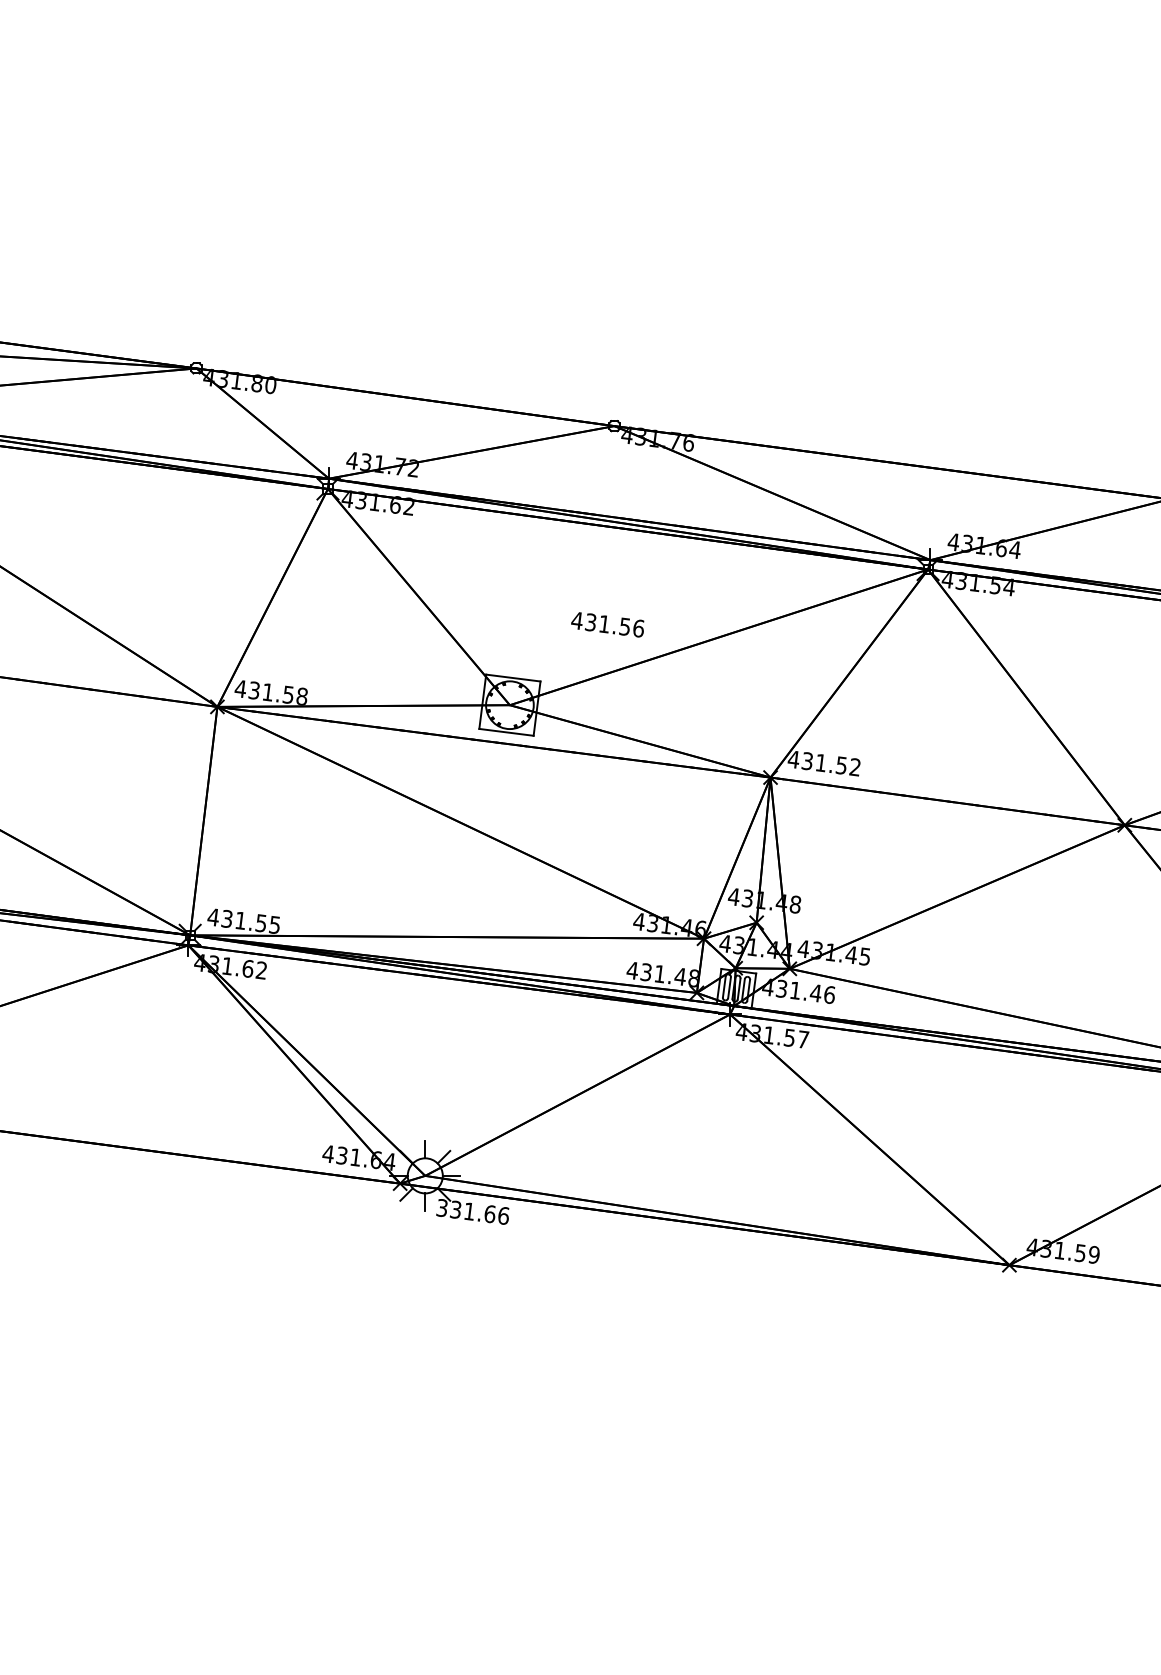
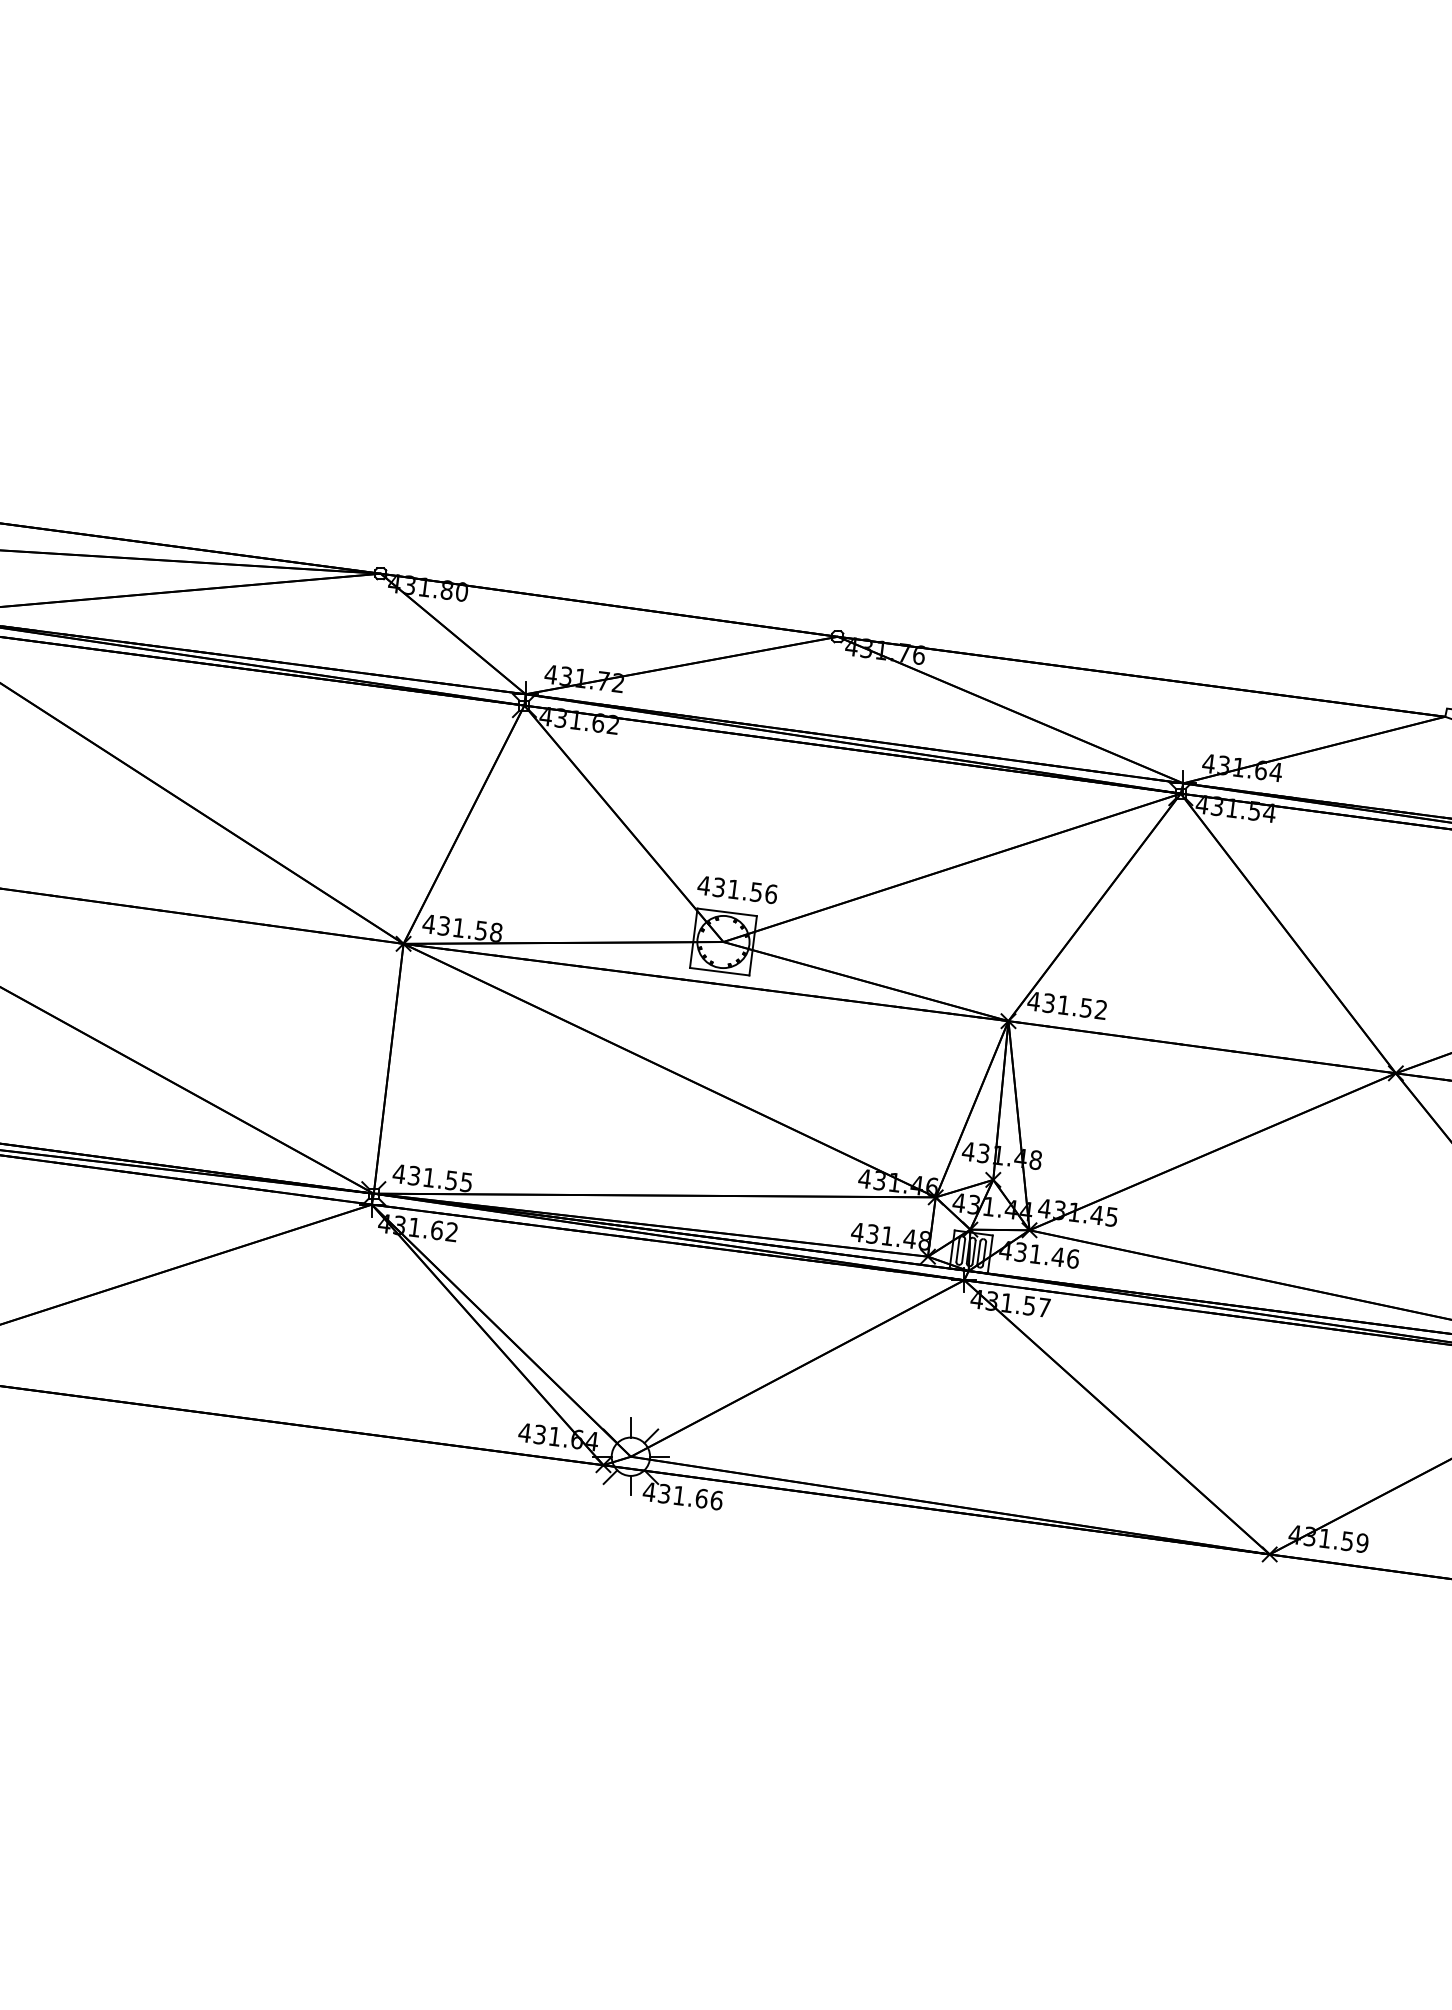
text: (607, 625) -> (737, 890), moved
text: (441, 1207) -> (648, 1491), 331.66 -> 431.66

